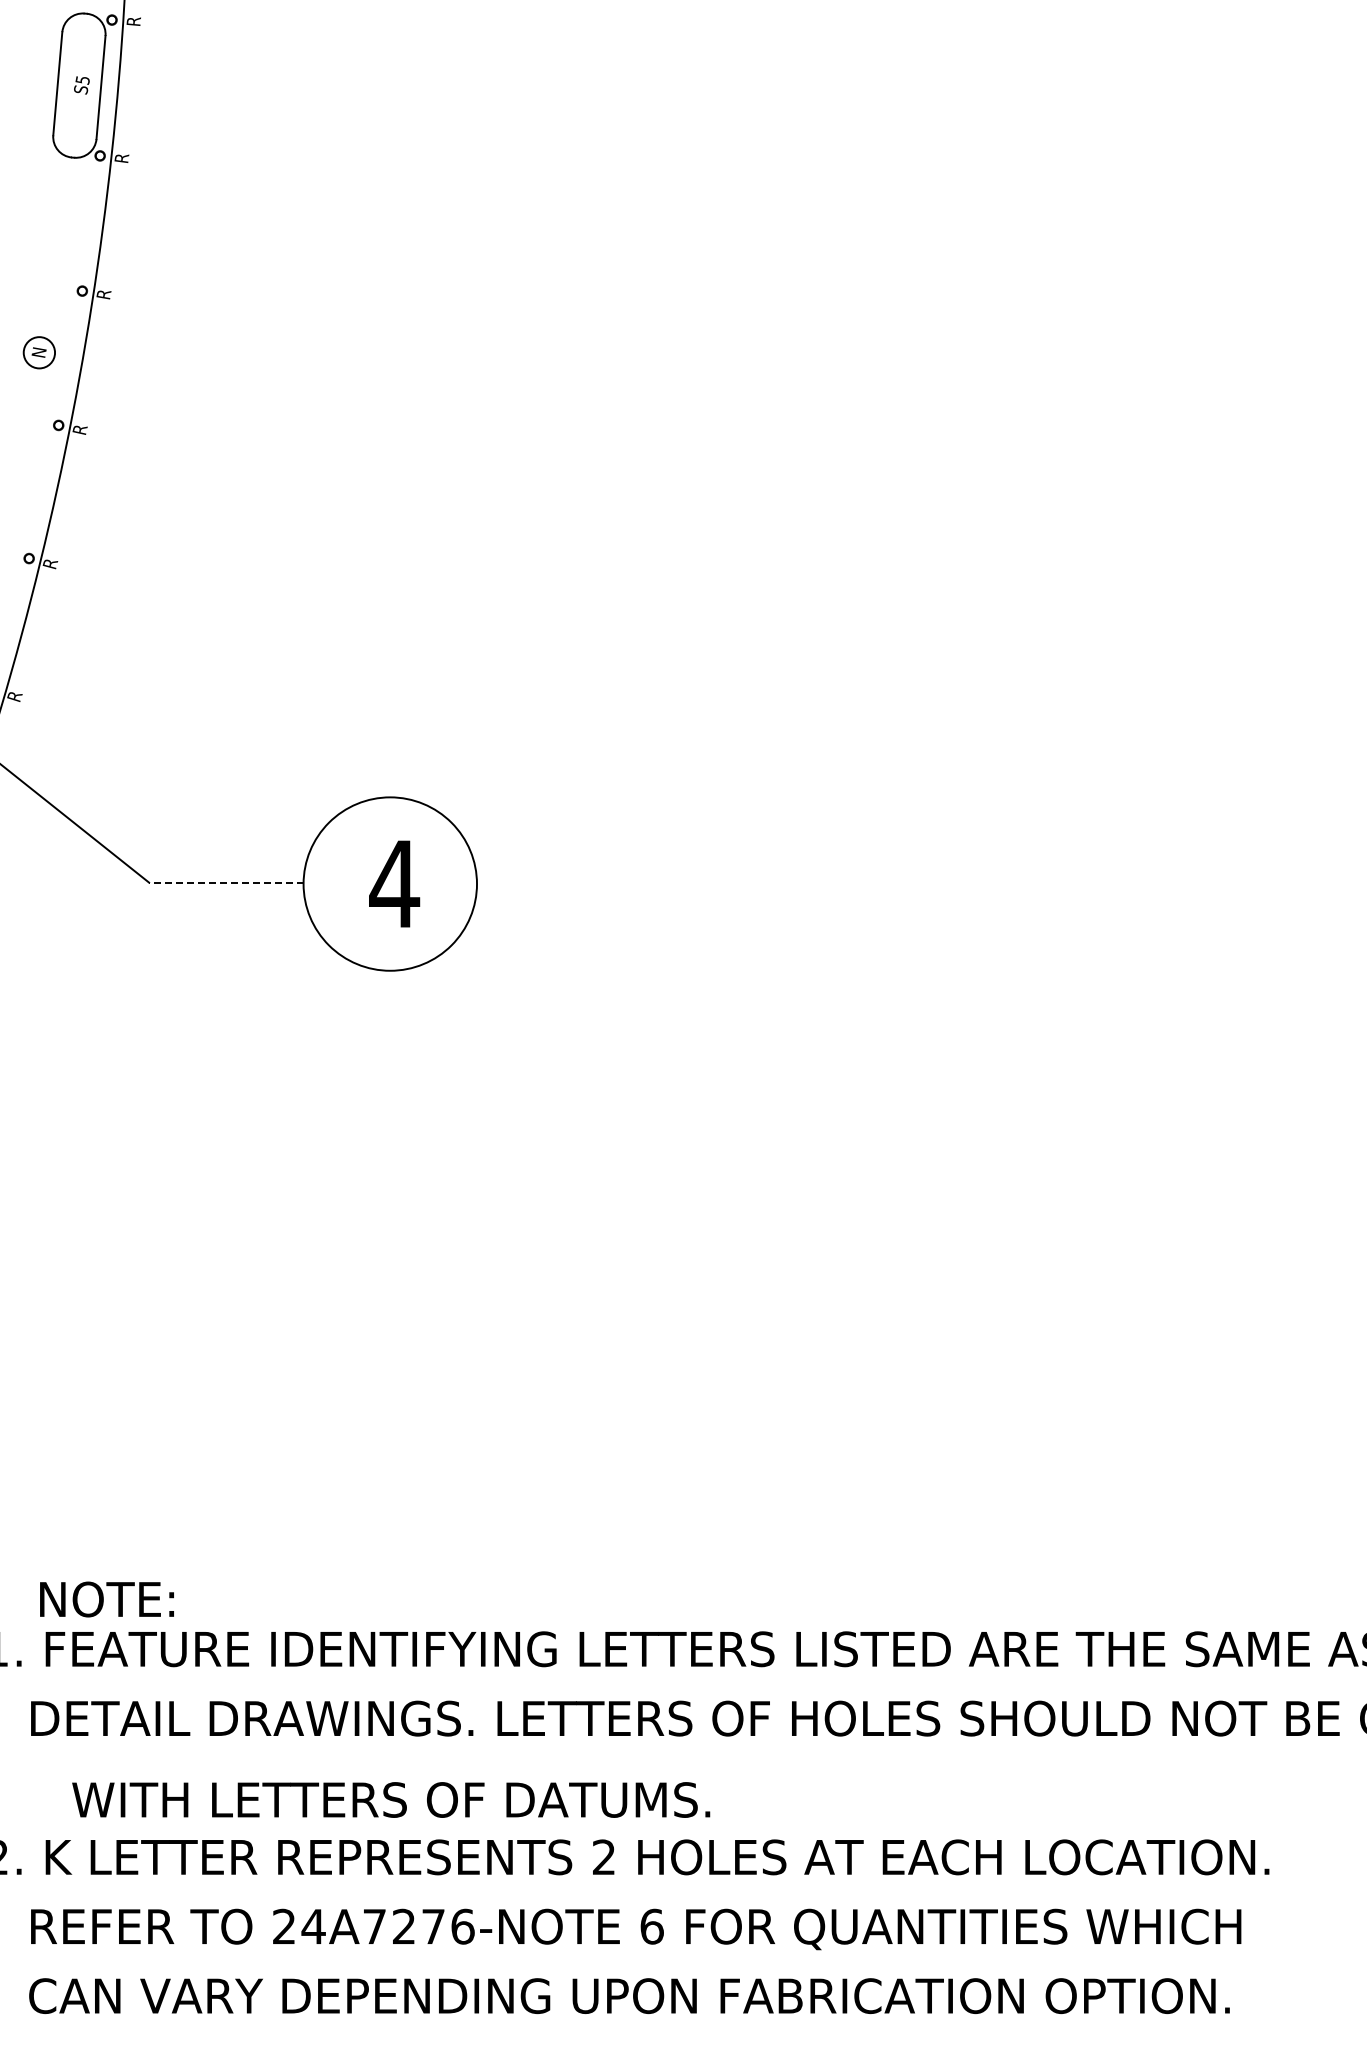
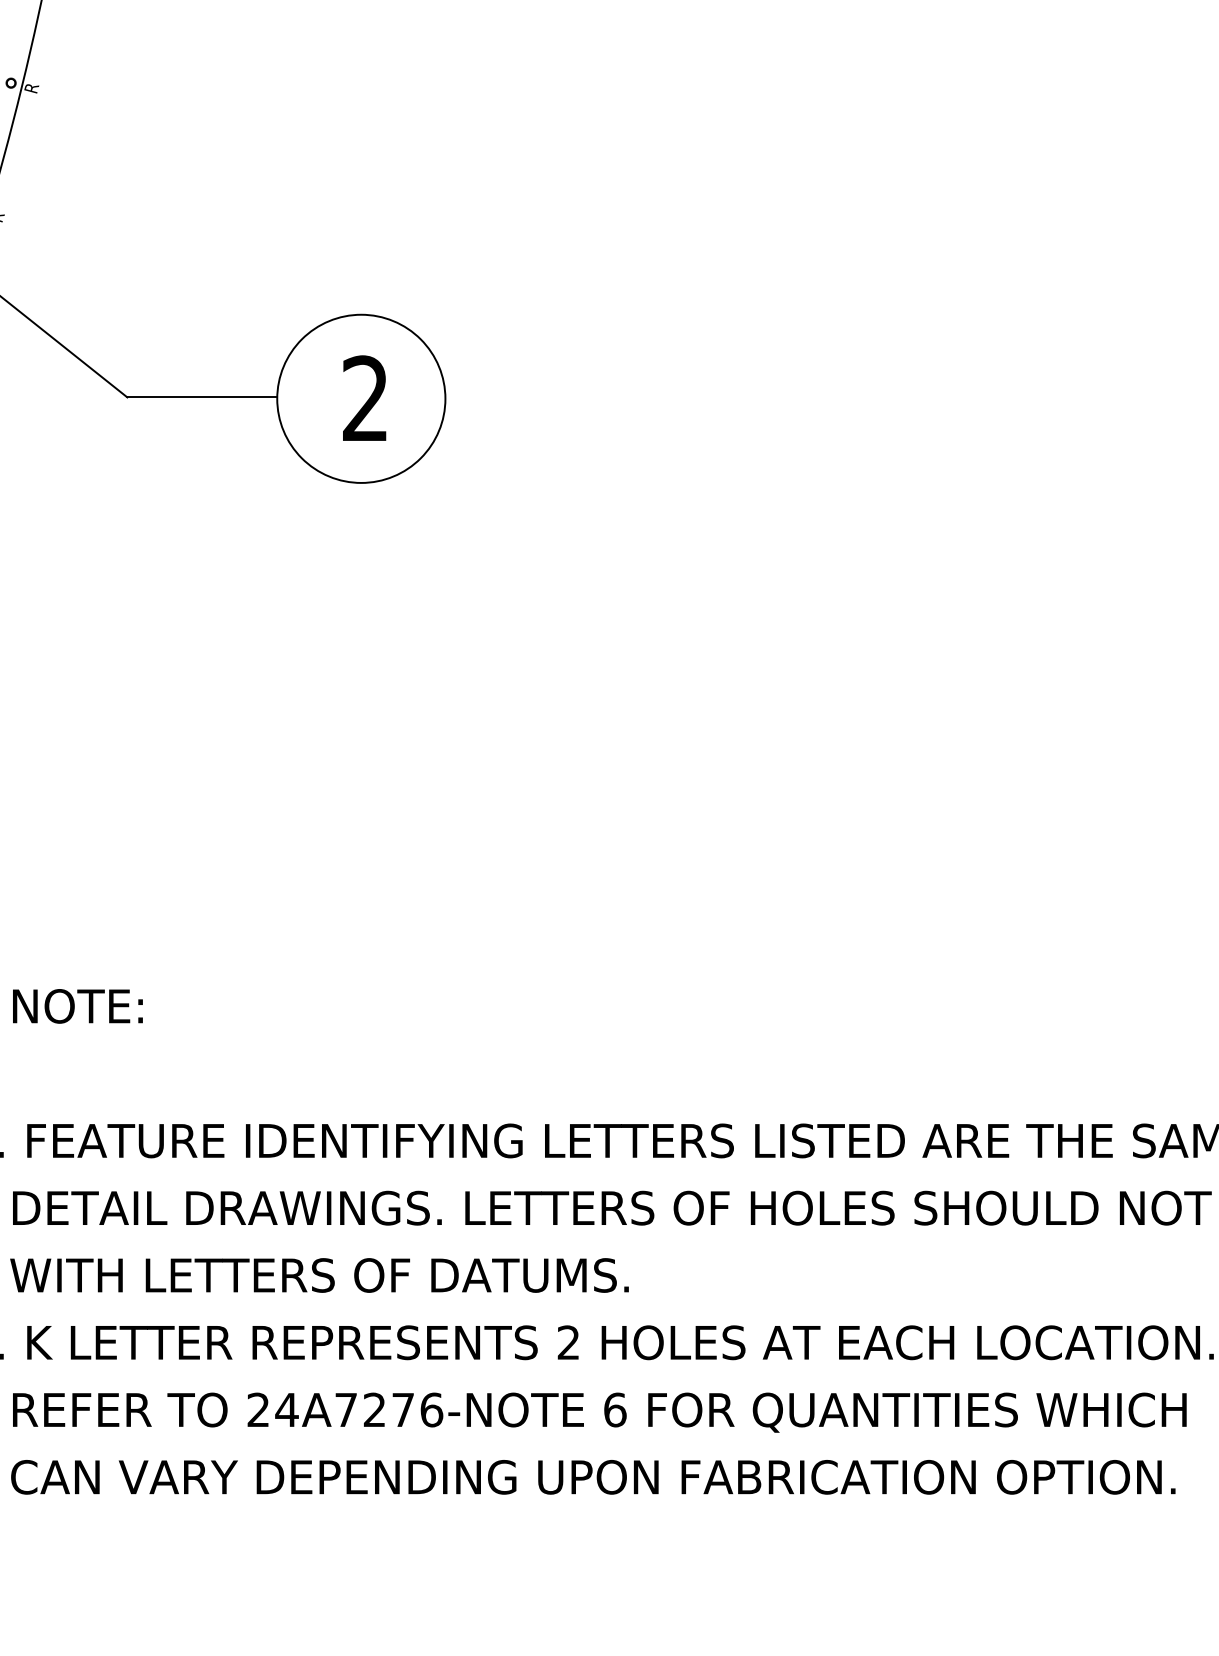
line: (225, 882) -> (201, 397), dashed -> solid
text: (394, 883) -> (365, 398), 4 -> 2
text: (106, 1599) -> (77, 1006), moved
text: (391, 1799) -> (319, 1275), moved

